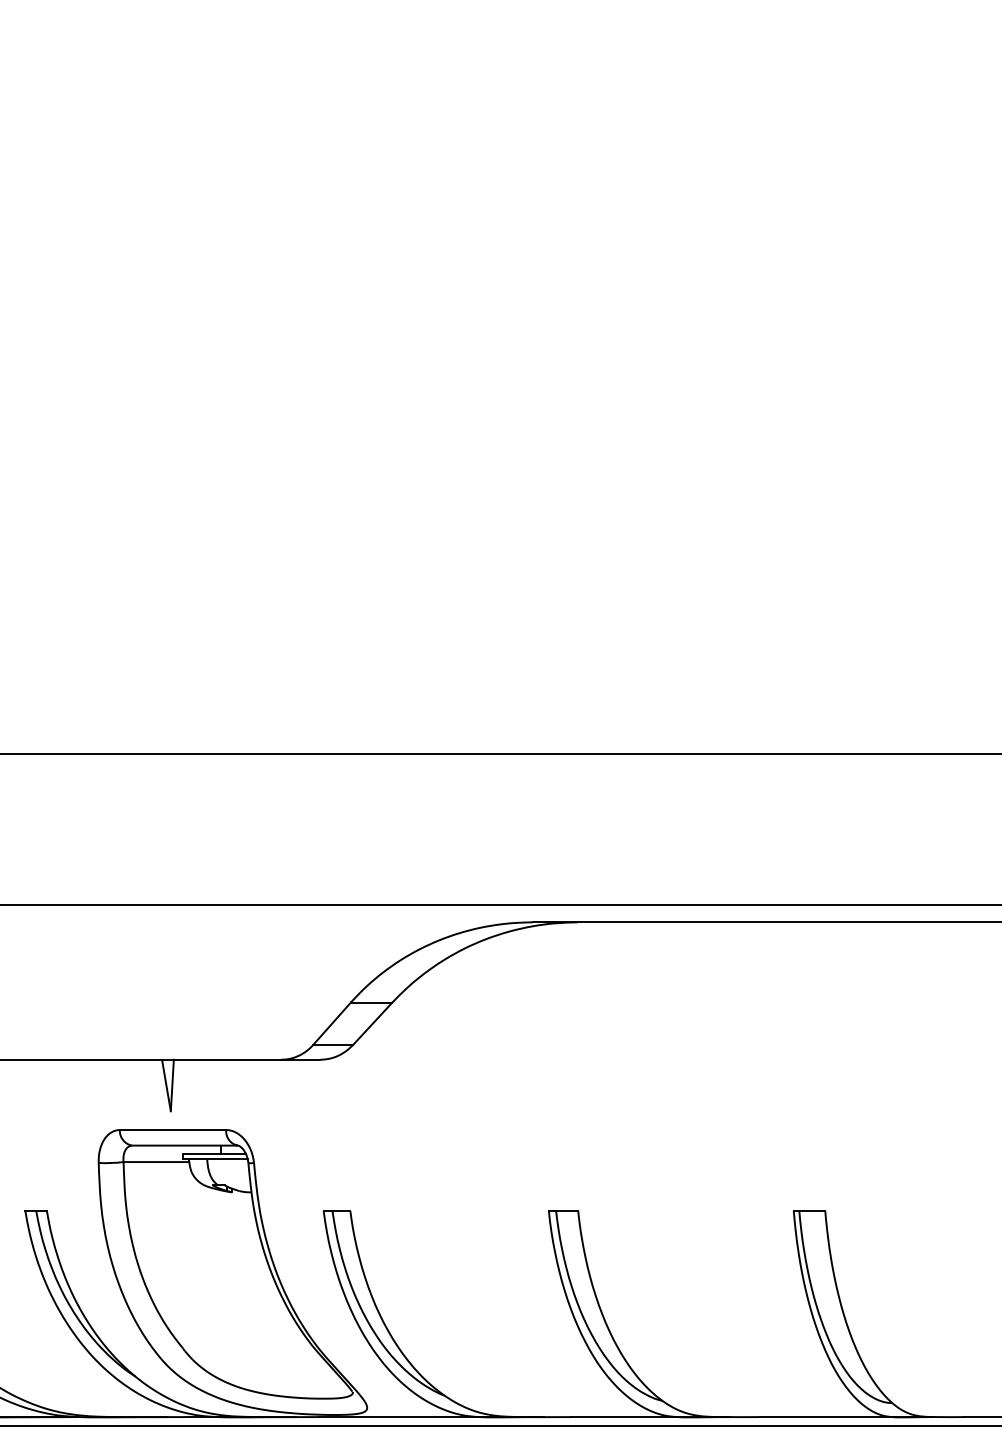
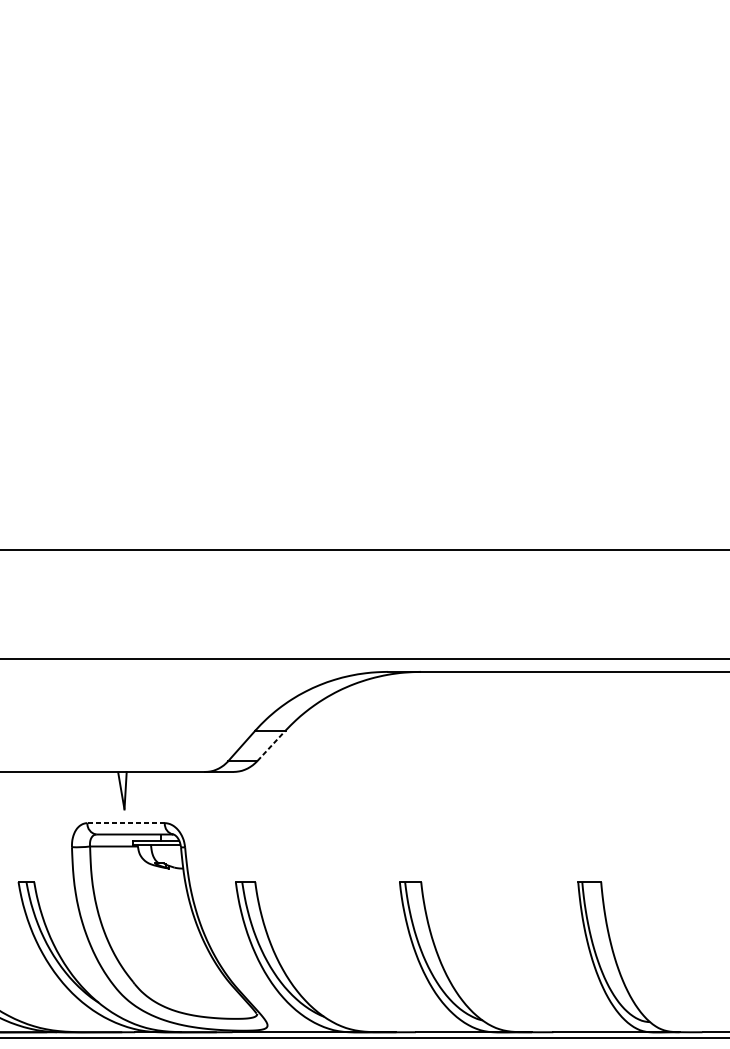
line: (372, 1023) -> (271, 745), solid -> dashed
line: (172, 1129) -> (125, 822), solid -> dashed

